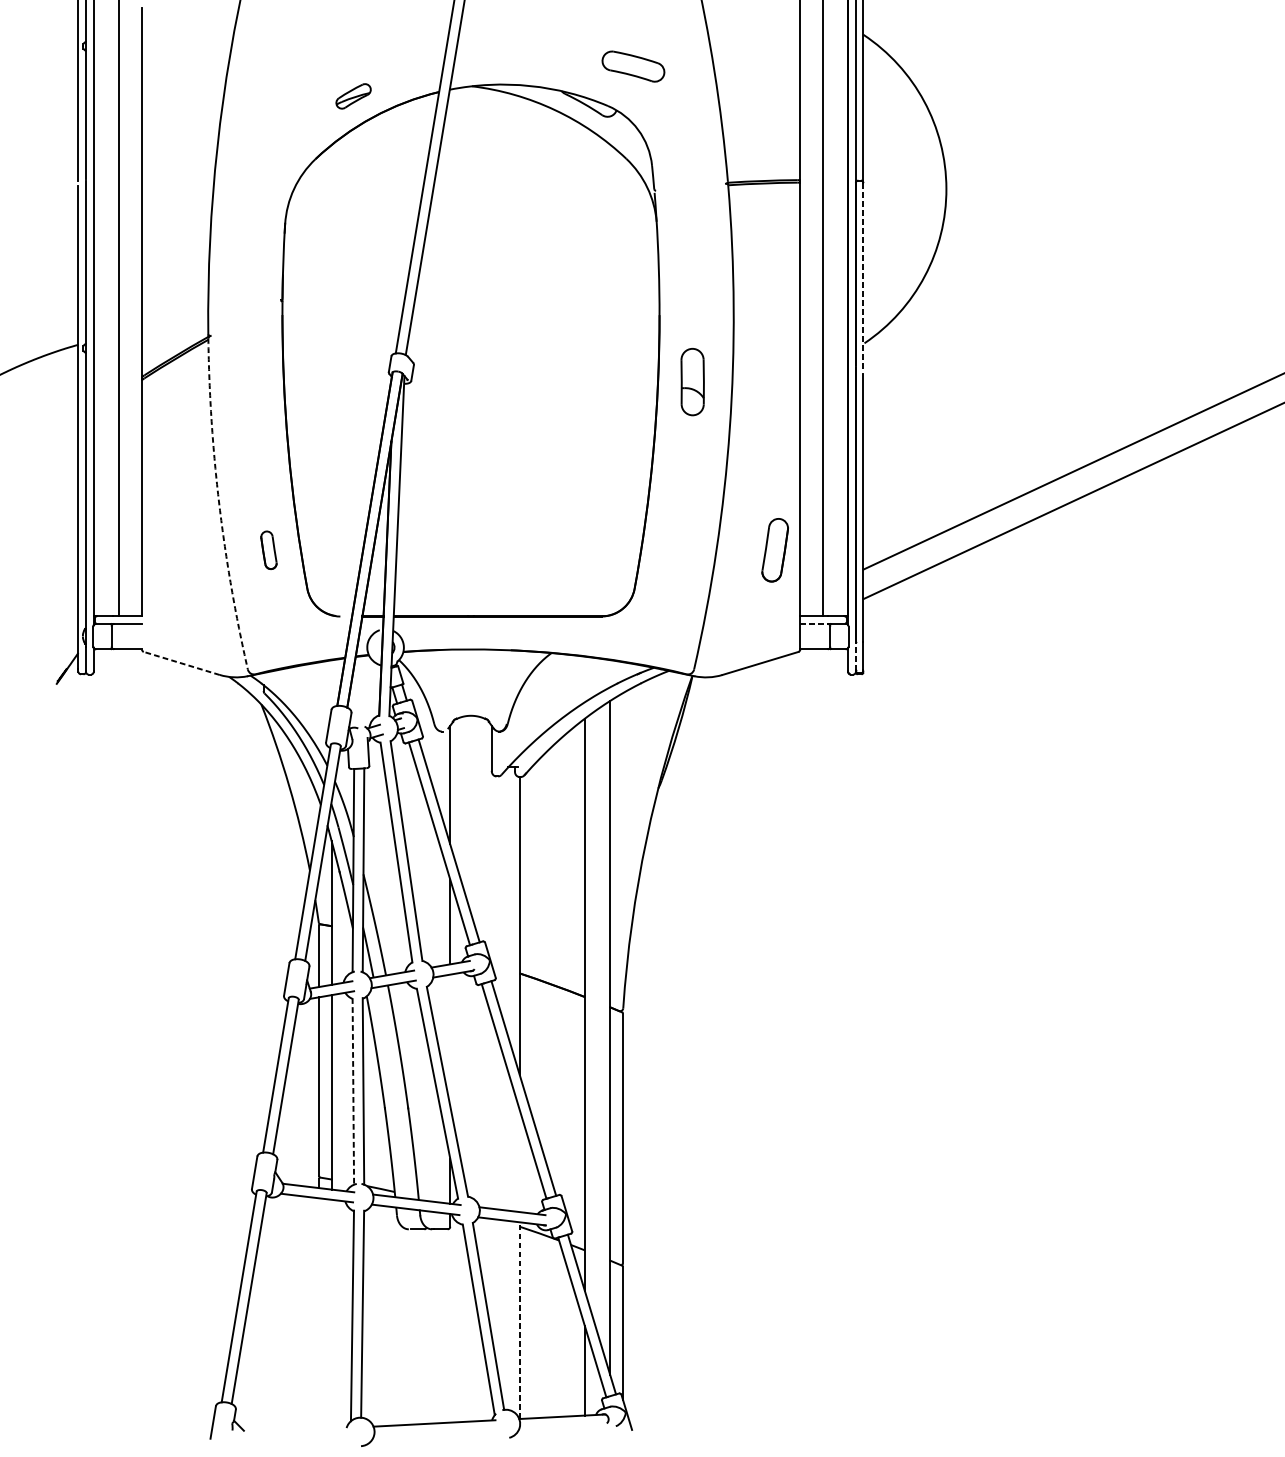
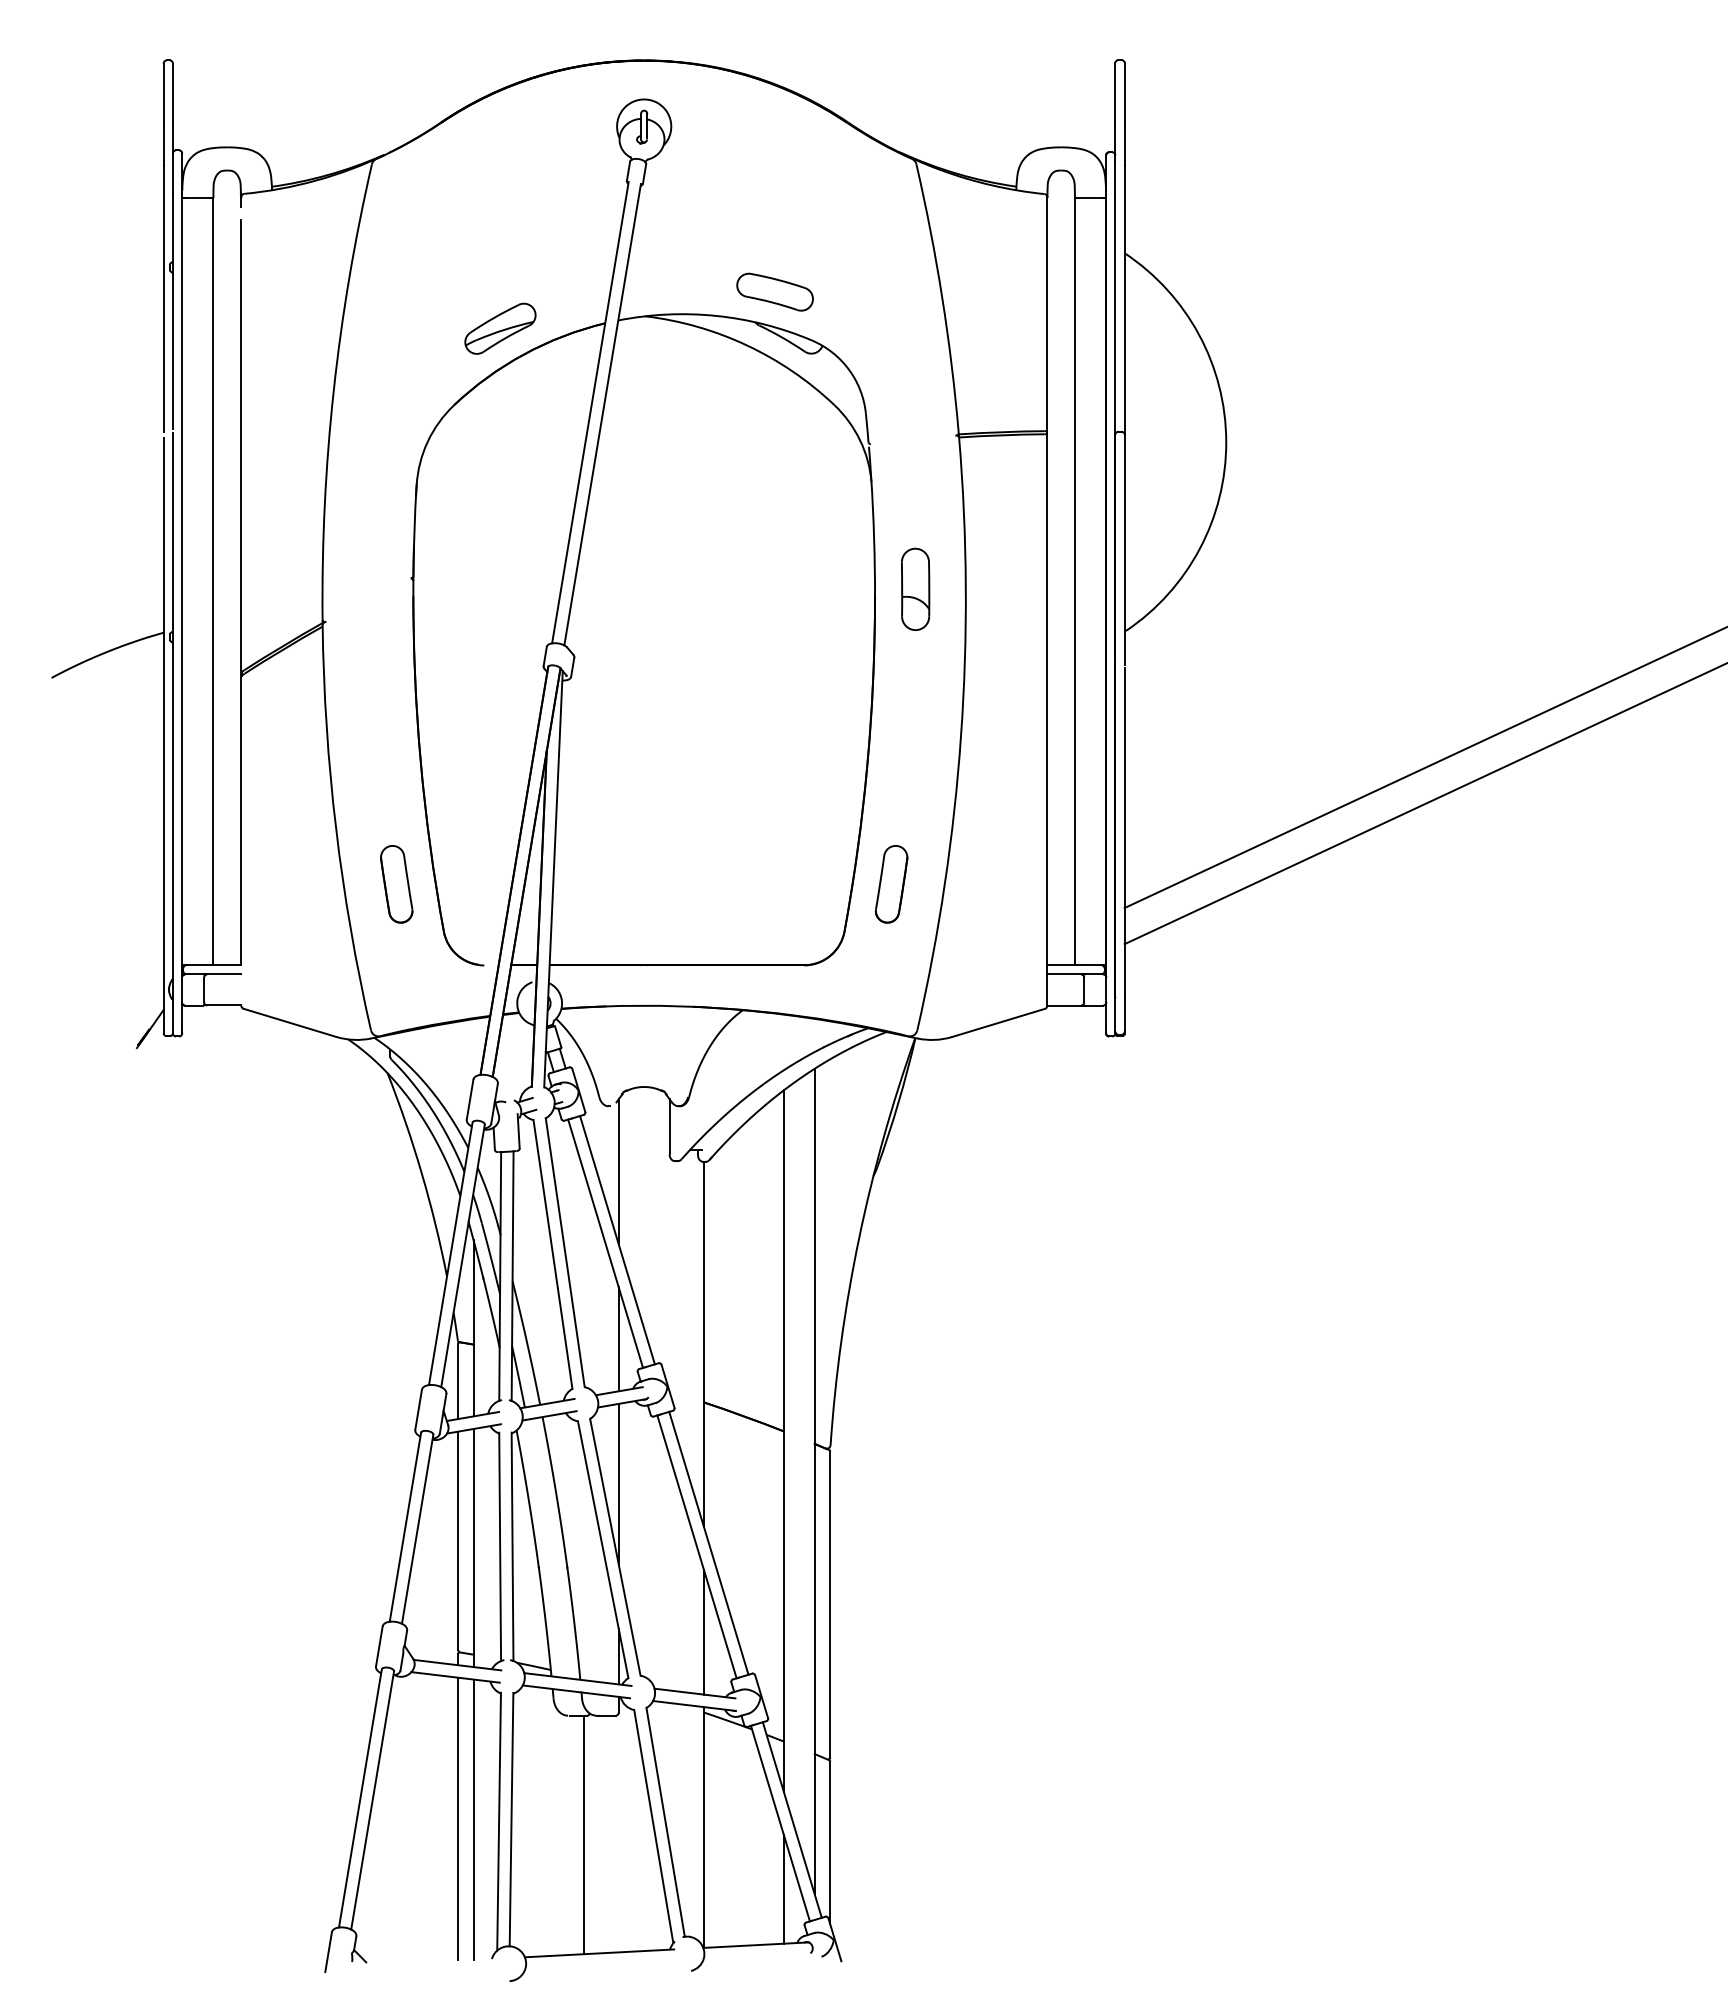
part: (632, 66) -> (774, 291), moved
part: (353, 96) -> (500, 328), size x1.67
line: (863, 277) -> (1124, 550), dashed -> solid
part: (692, 381) -> (915, 588), moved
arc: (219, 504) -> (336, 828), dashed -> solid
part: (268, 550) -> (396, 884), size x1.67
part: (775, 550) -> (891, 884), moved
line: (814, 623) -> (1064, 974), dashed -> solid
line: (855, 655) -> (1115, 1013), dashed -> solid
line: (182, 663) -> (290, 1022), dashed -> solid
line: (450, 1039) -> (618, 1483), added
line: (353, 1091) -> (500, 1547), dashed -> solid
line: (519, 1160) -> (703, 1631), added
line: (319, 1313) -> (458, 1818), added
line: (331, 1314) -> (473, 1819), added
line: (519, 1320) -> (703, 1827), dashed -> solid
line: (422, 1326) -> (584, 1834), added

